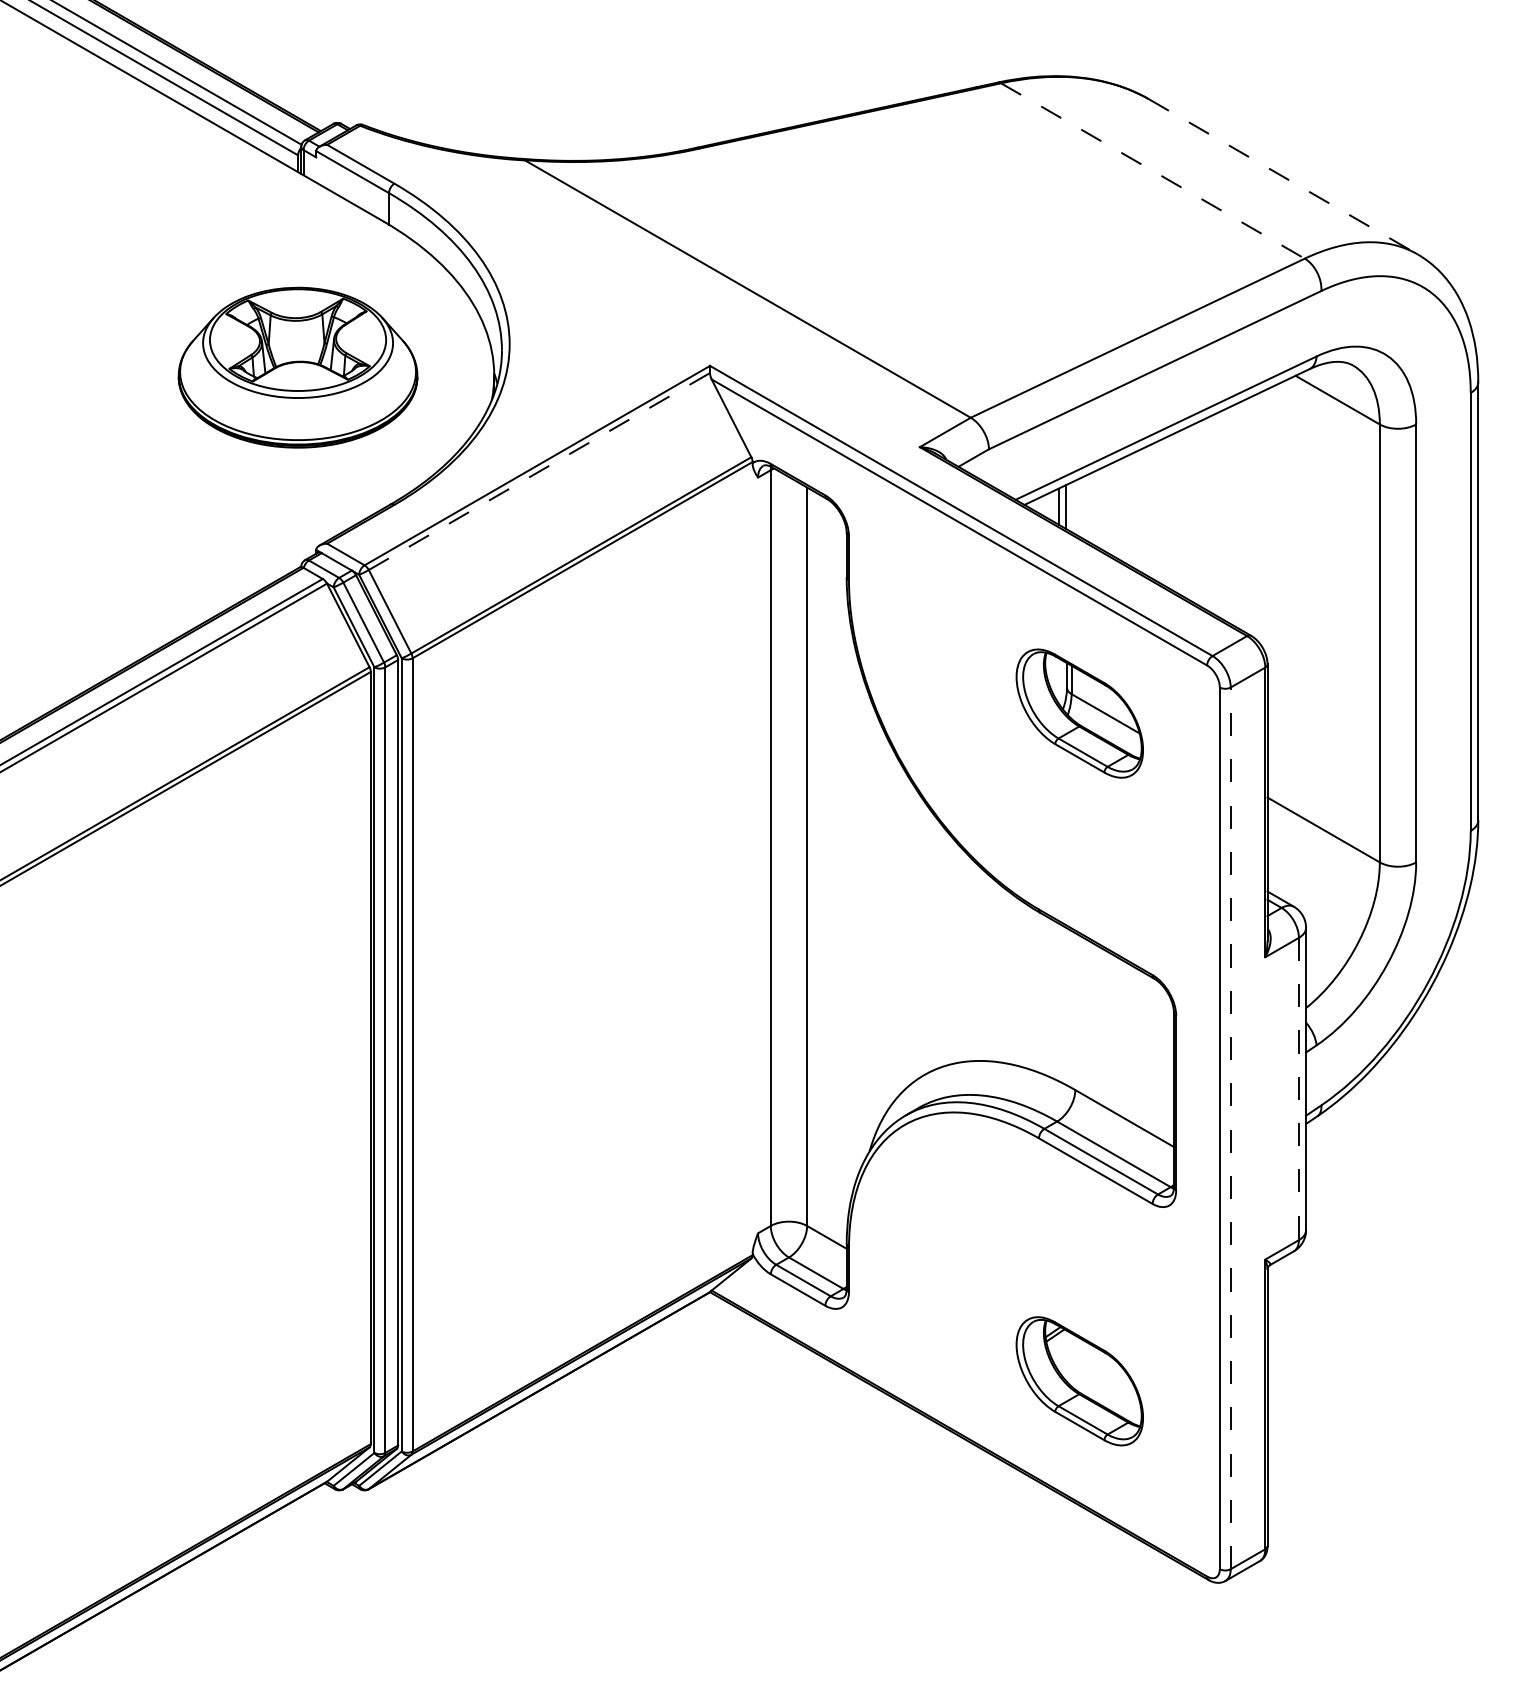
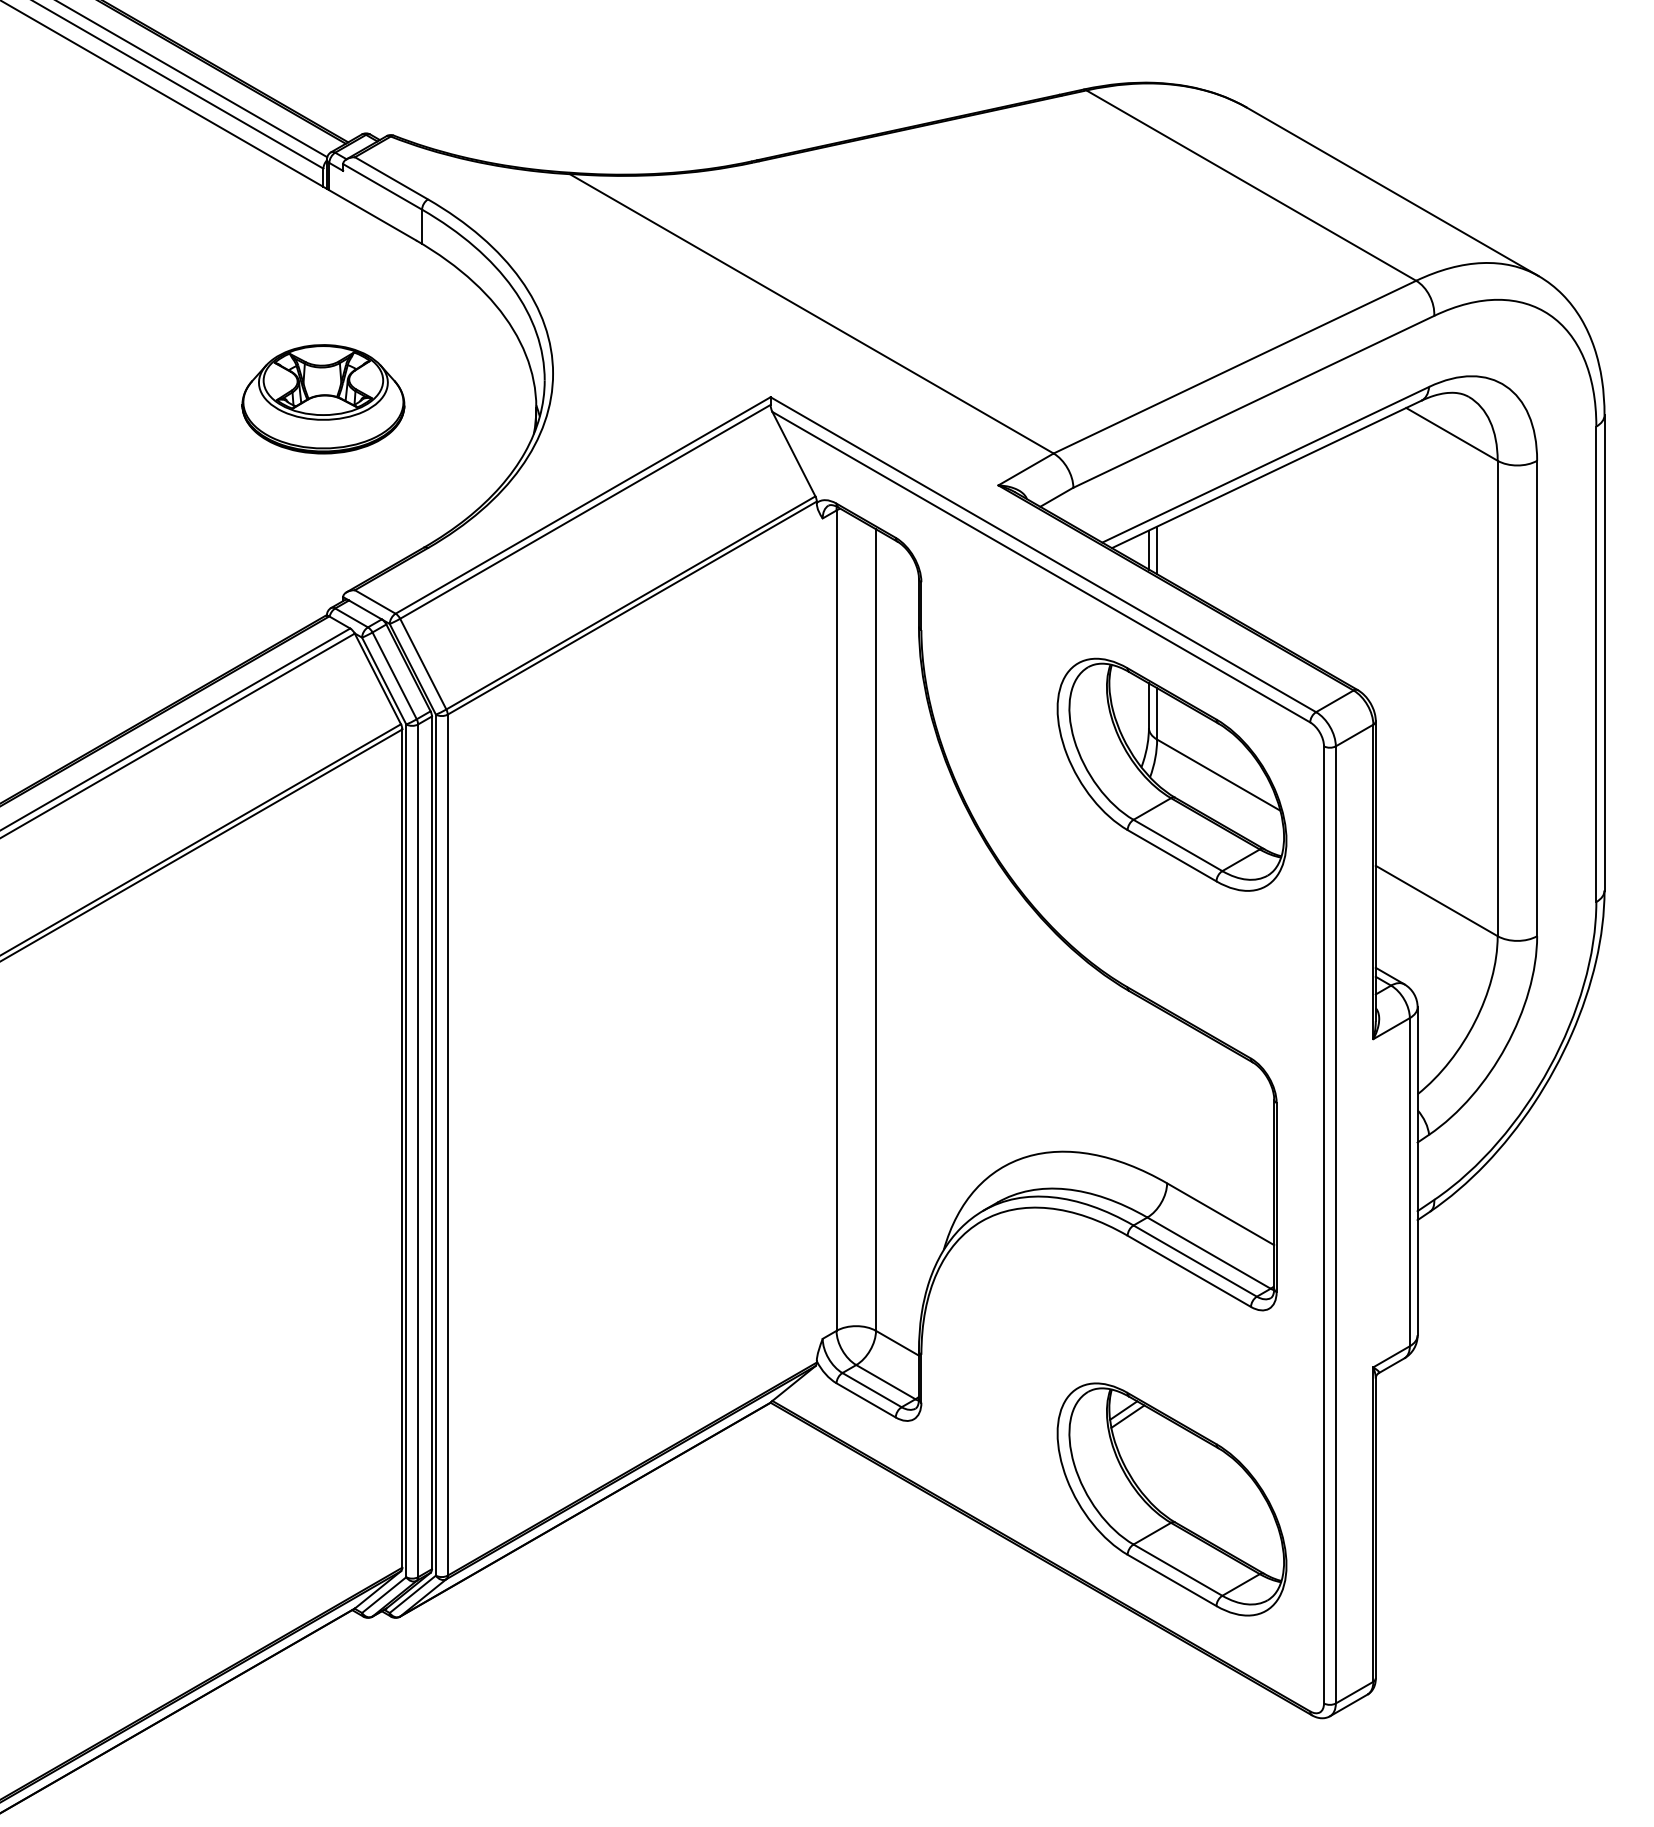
line: (1153, 170) -> (1251, 185), dashed -> solid
line: (1283, 177) -> (1393, 192), dashed -> solid
part: (298, 368) -> (323, 399), size x0.62
line: (539, 471) -> (585, 511), dashed -> solid
part: (1079, 713) -> (1171, 774), size x1.67
line: (1298, 1089) -> (1409, 1182), dashed -> solid
line: (1230, 1127) -> (1335, 1224), dashed -> solid
part: (1079, 1381) -> (1171, 1499), size x1.67

